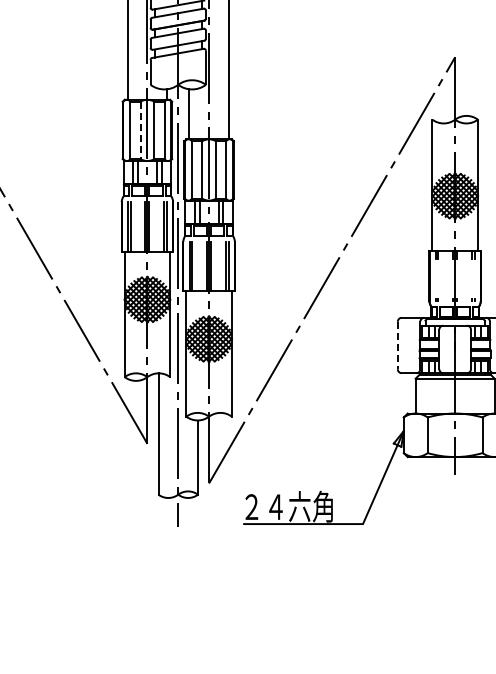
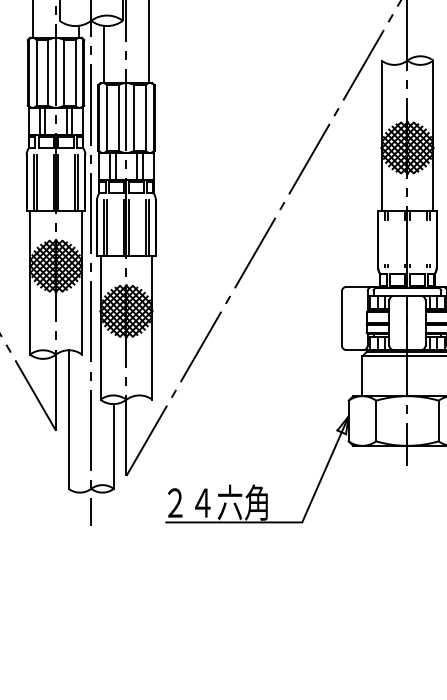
line: (140, 130) -> (48, 72), dashed -> solid
line: (397, 345) -> (341, 318), dashed -> solid

